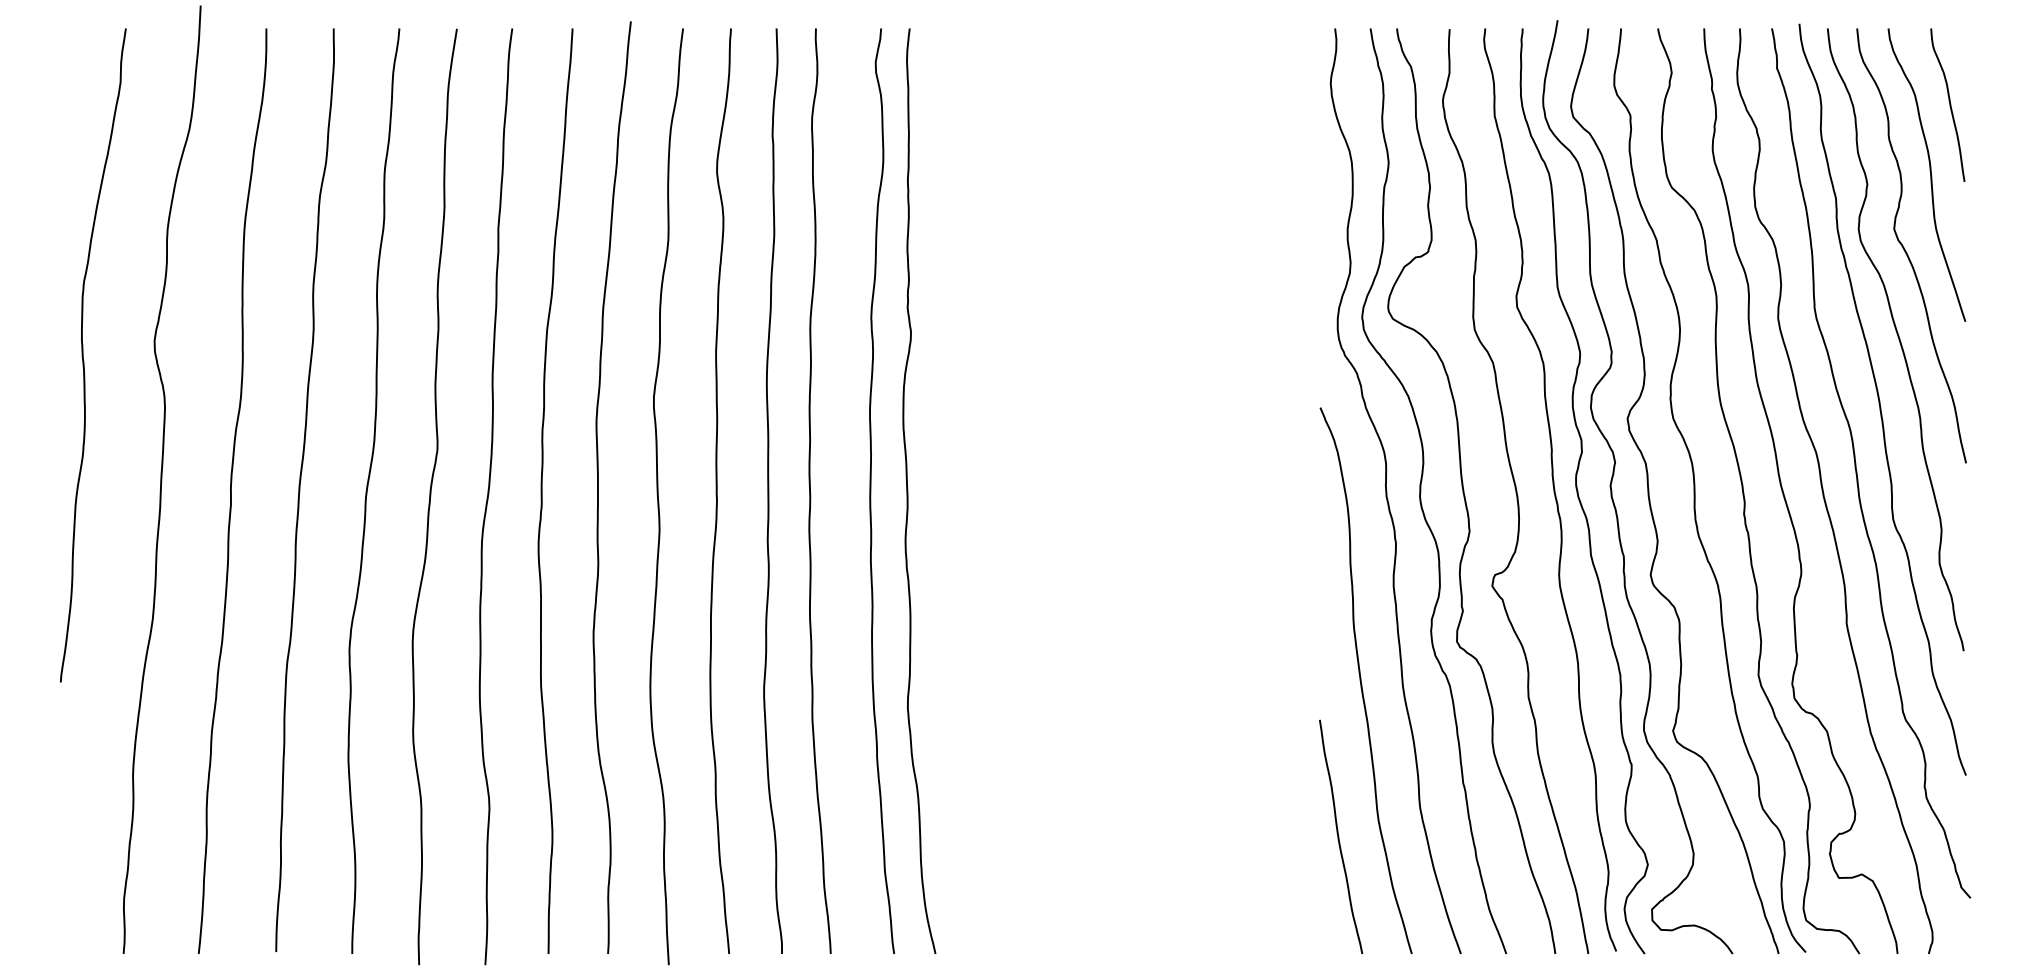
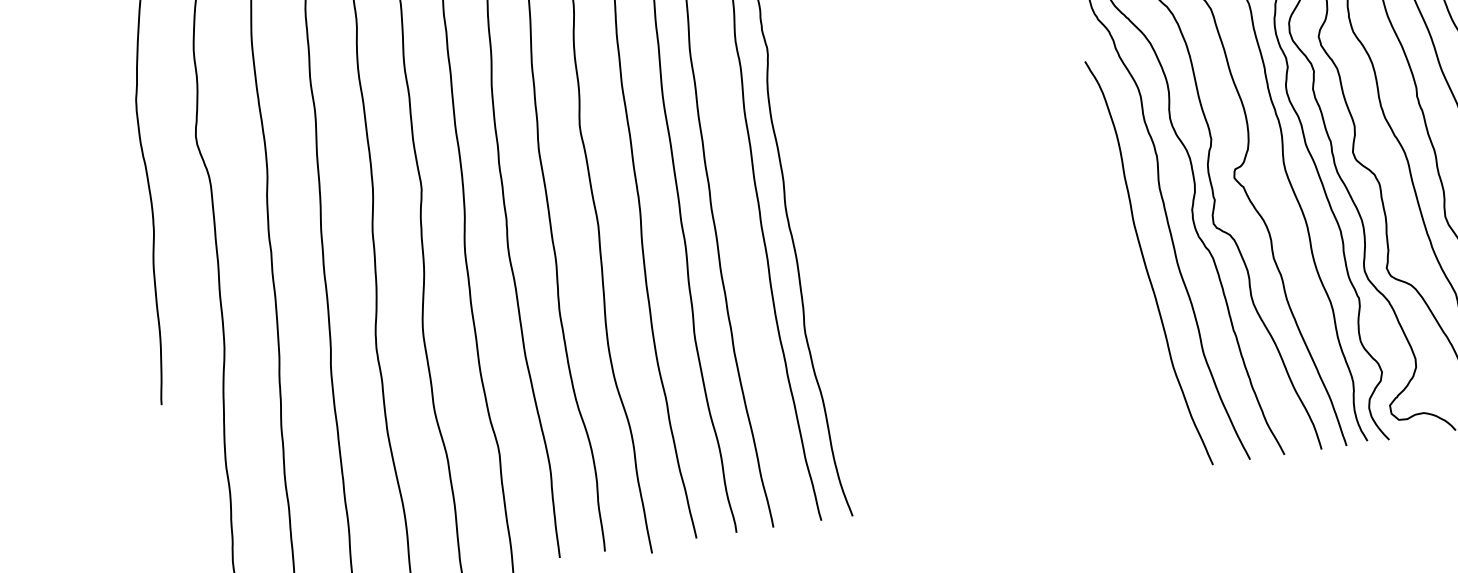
curve: (1339, 836) -> (1145, 383), removed

